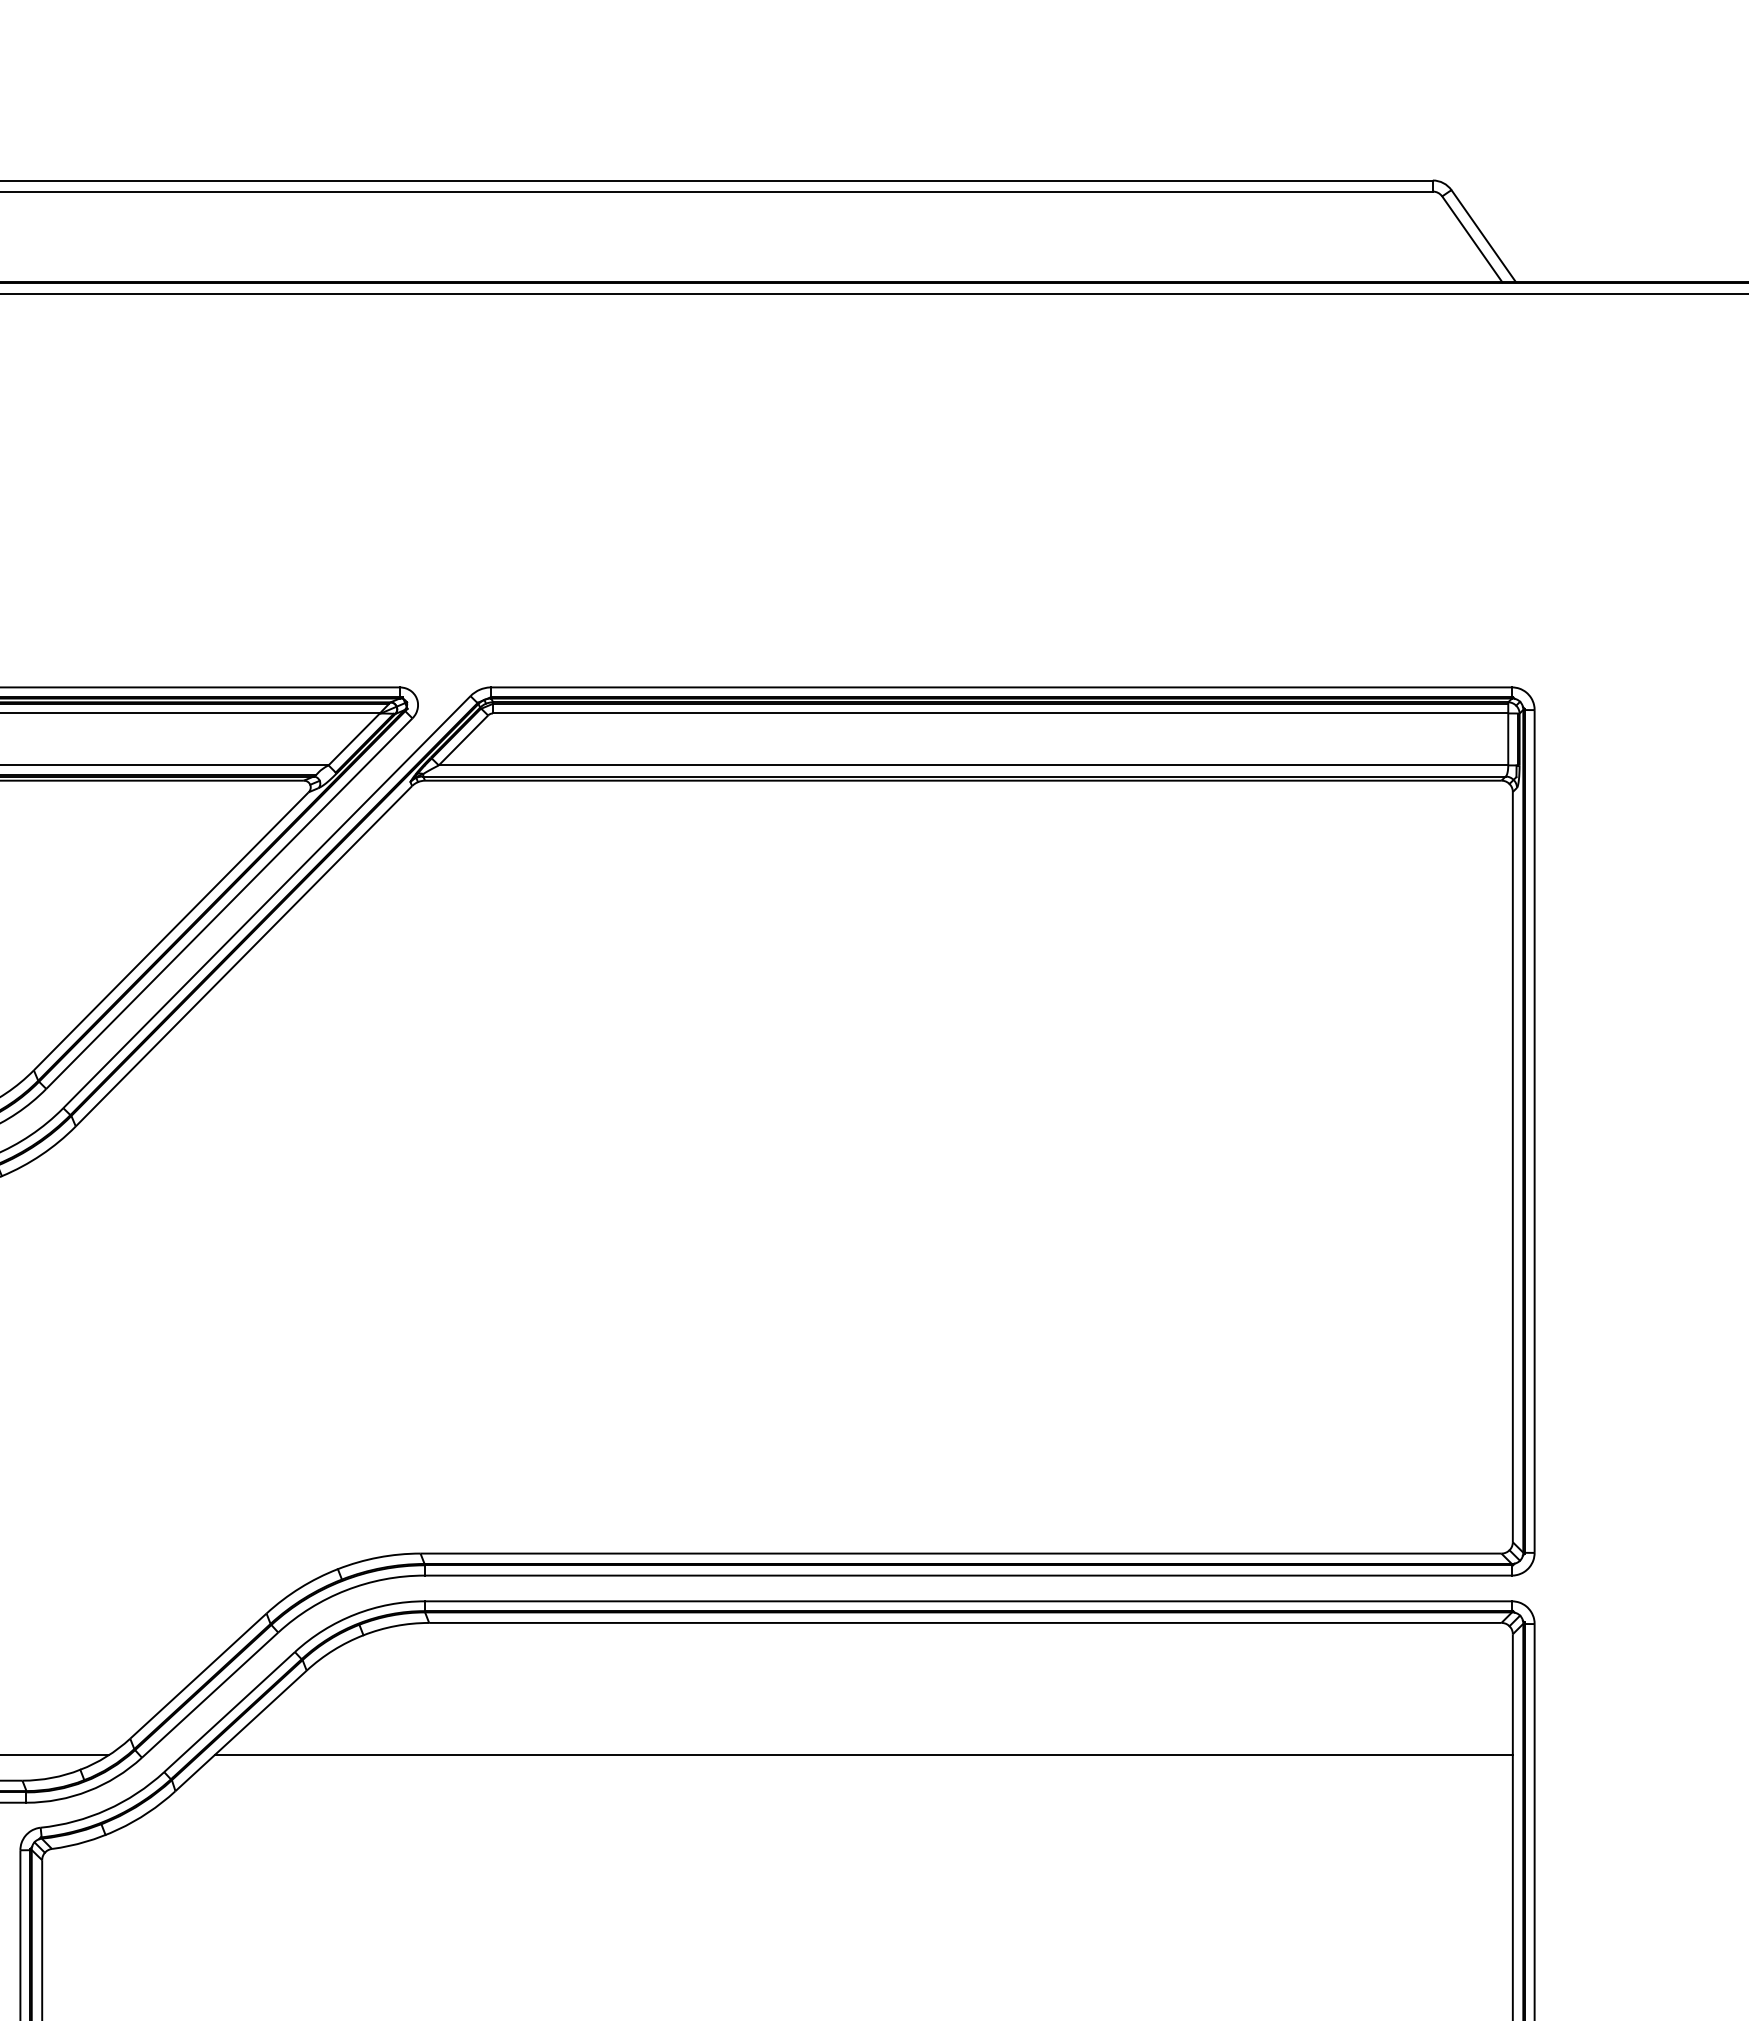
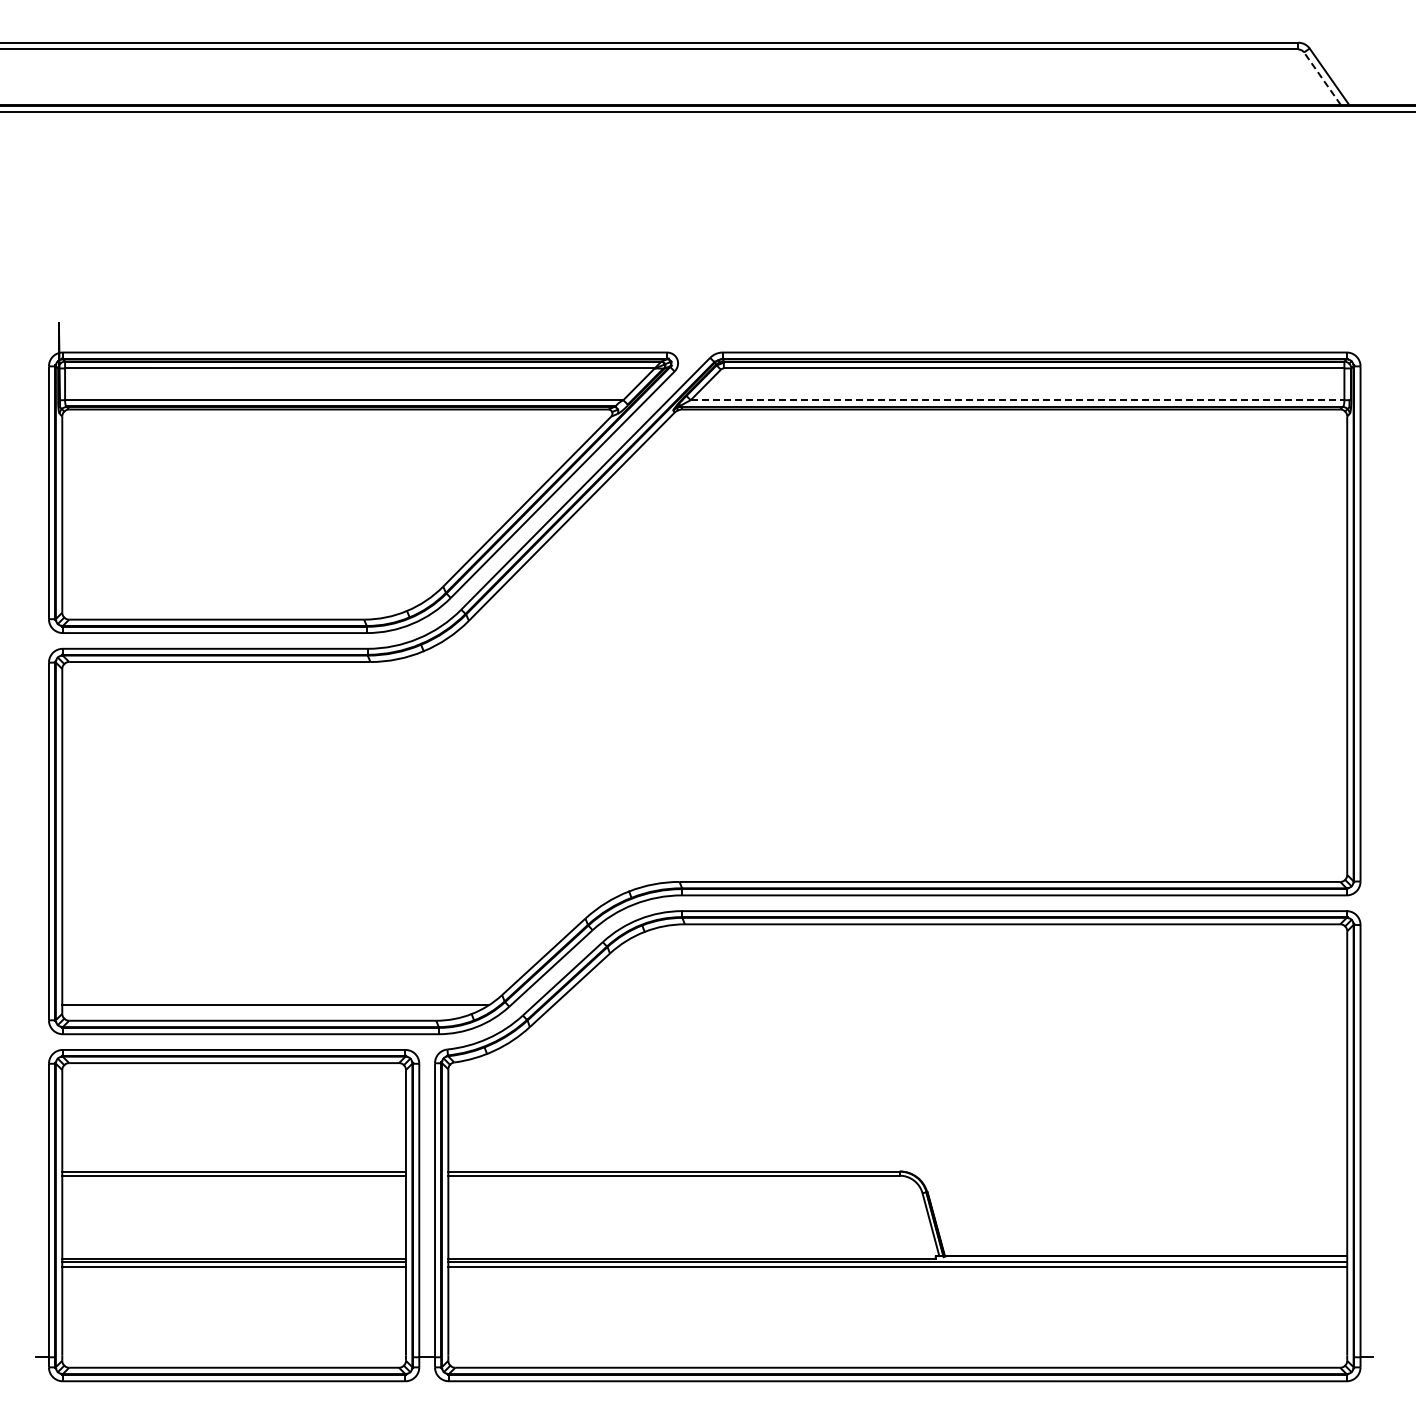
line: (1472, 239) -> (1322, 78), solid -> dashed
line: (973, 765) -> (1017, 400), solid -> dashed
line: (863, 1754) -> (950, 1004), removed

